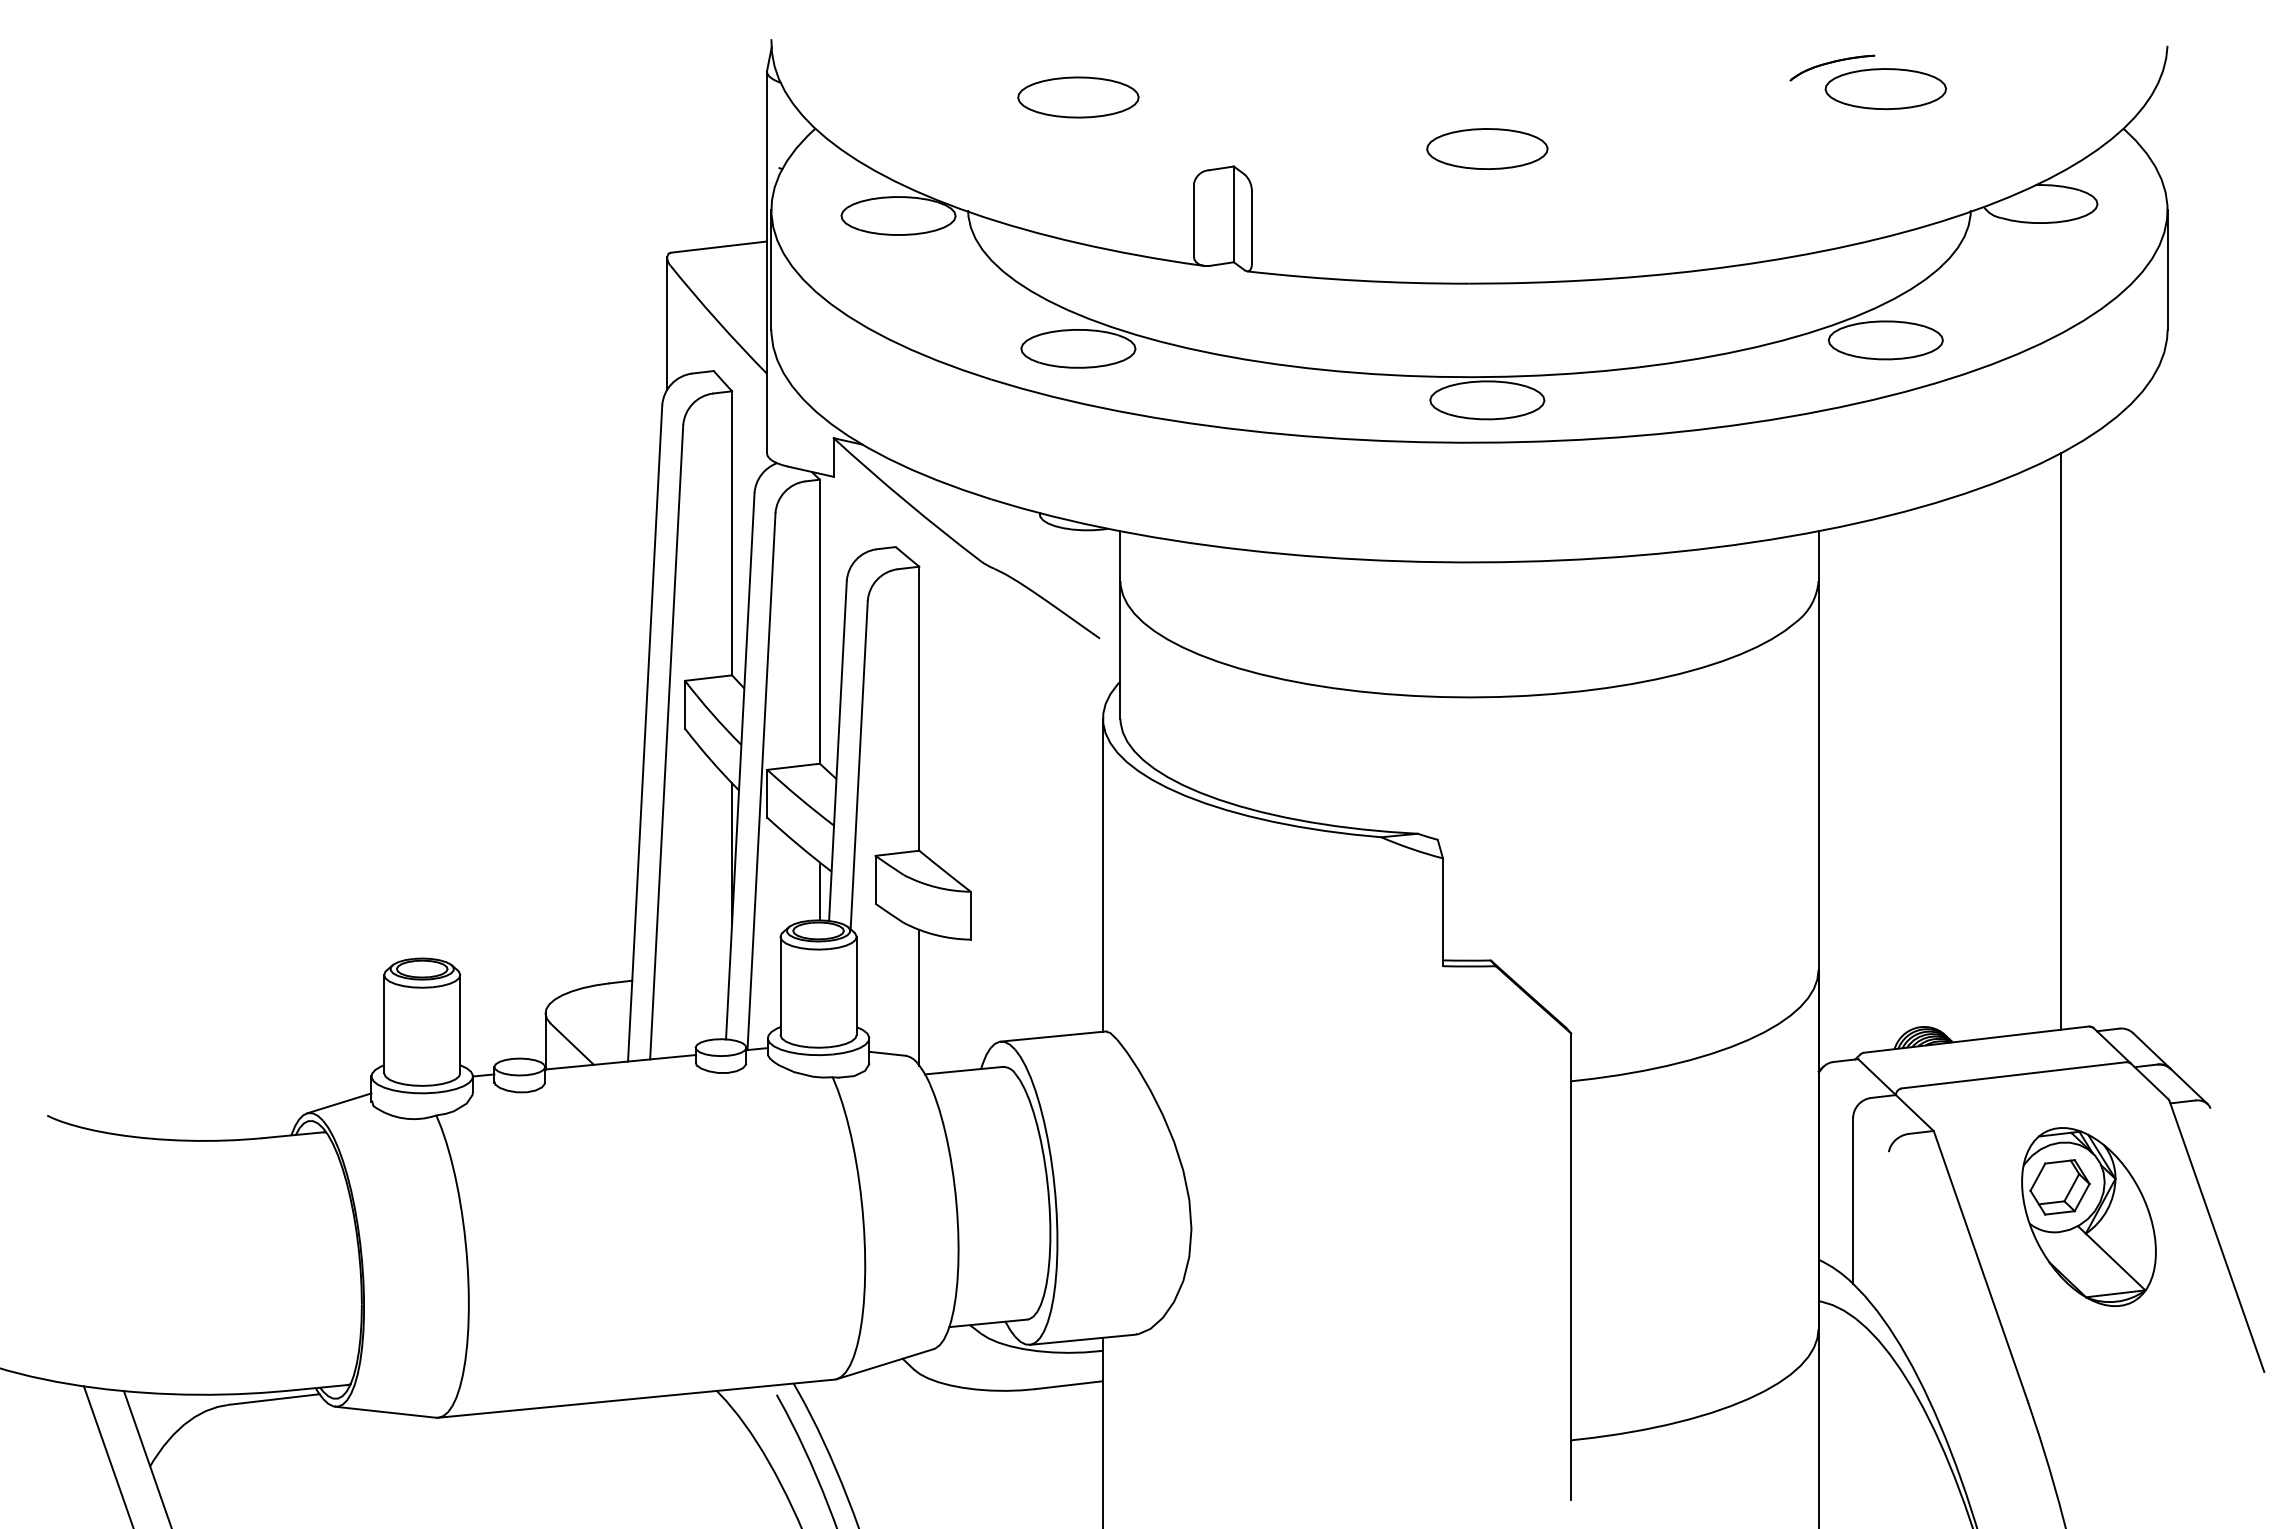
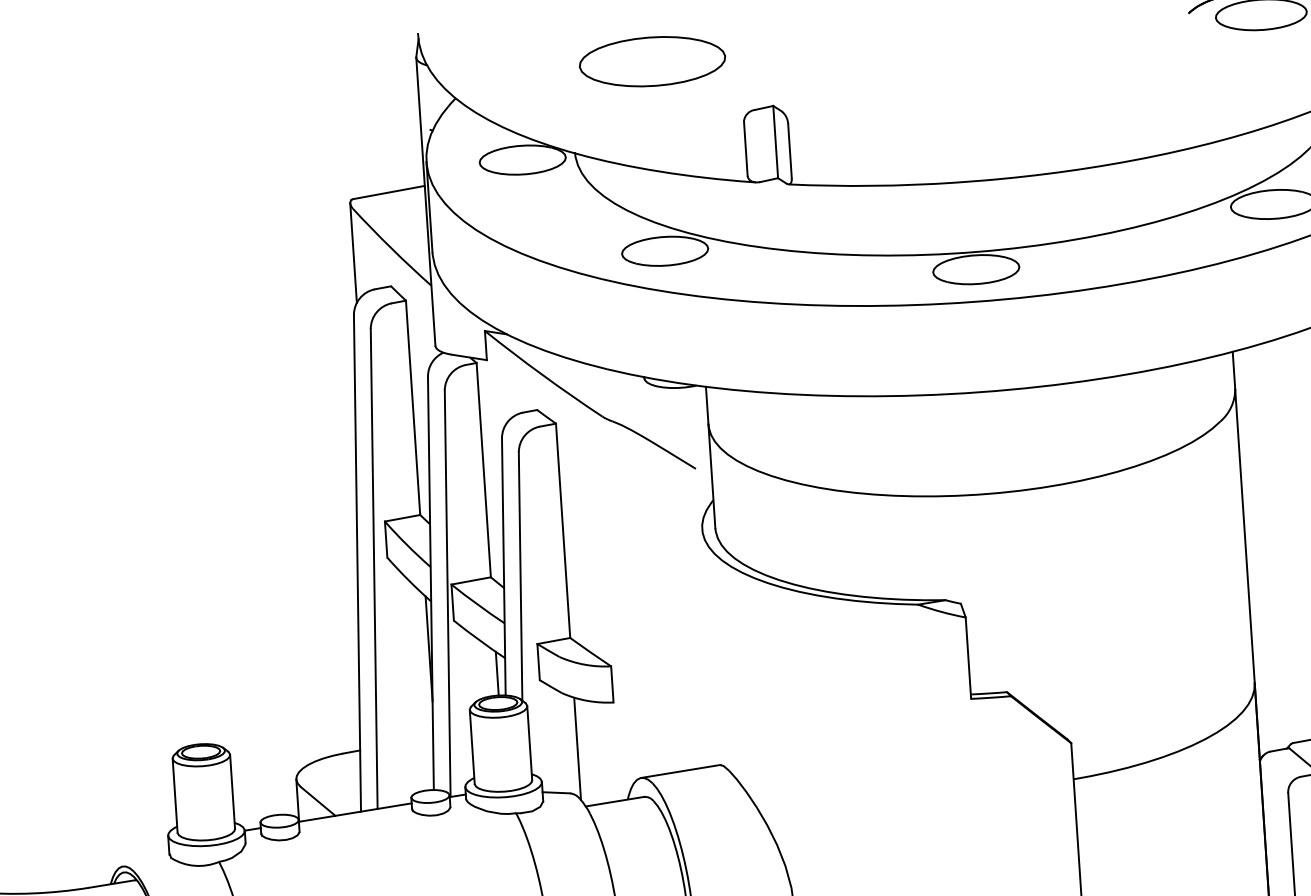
part: (1078, 97) -> (652, 61), size x1.6
part: (1487, 148) -> (963, 79), removed
line: (1102, 874) -> (709, 646), removed
line: (338, 1103) -> (144, 857), removed

